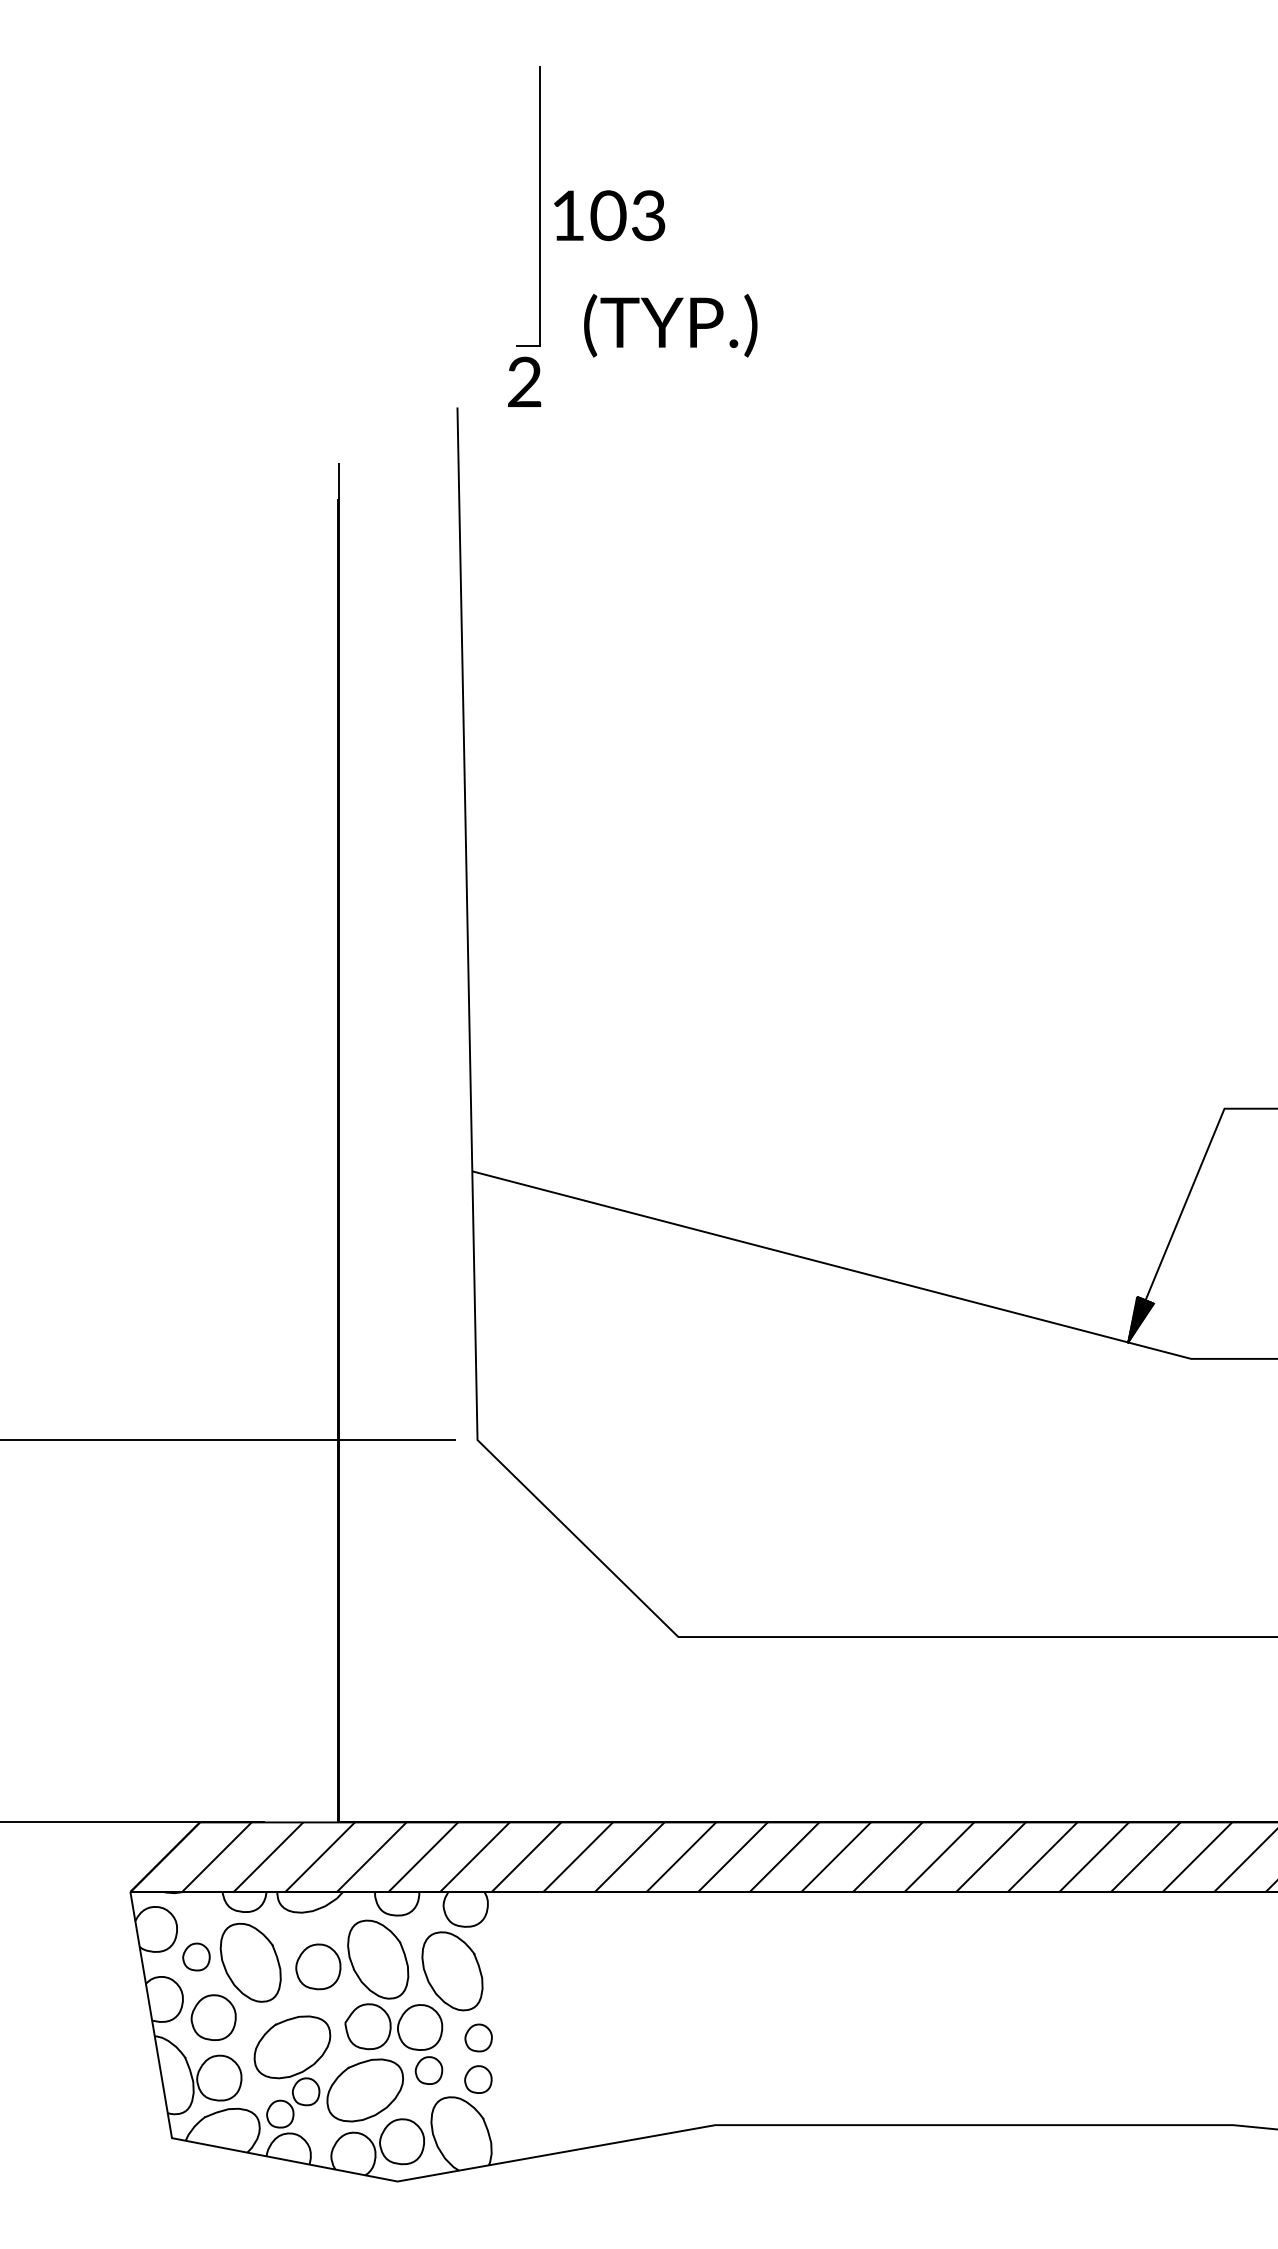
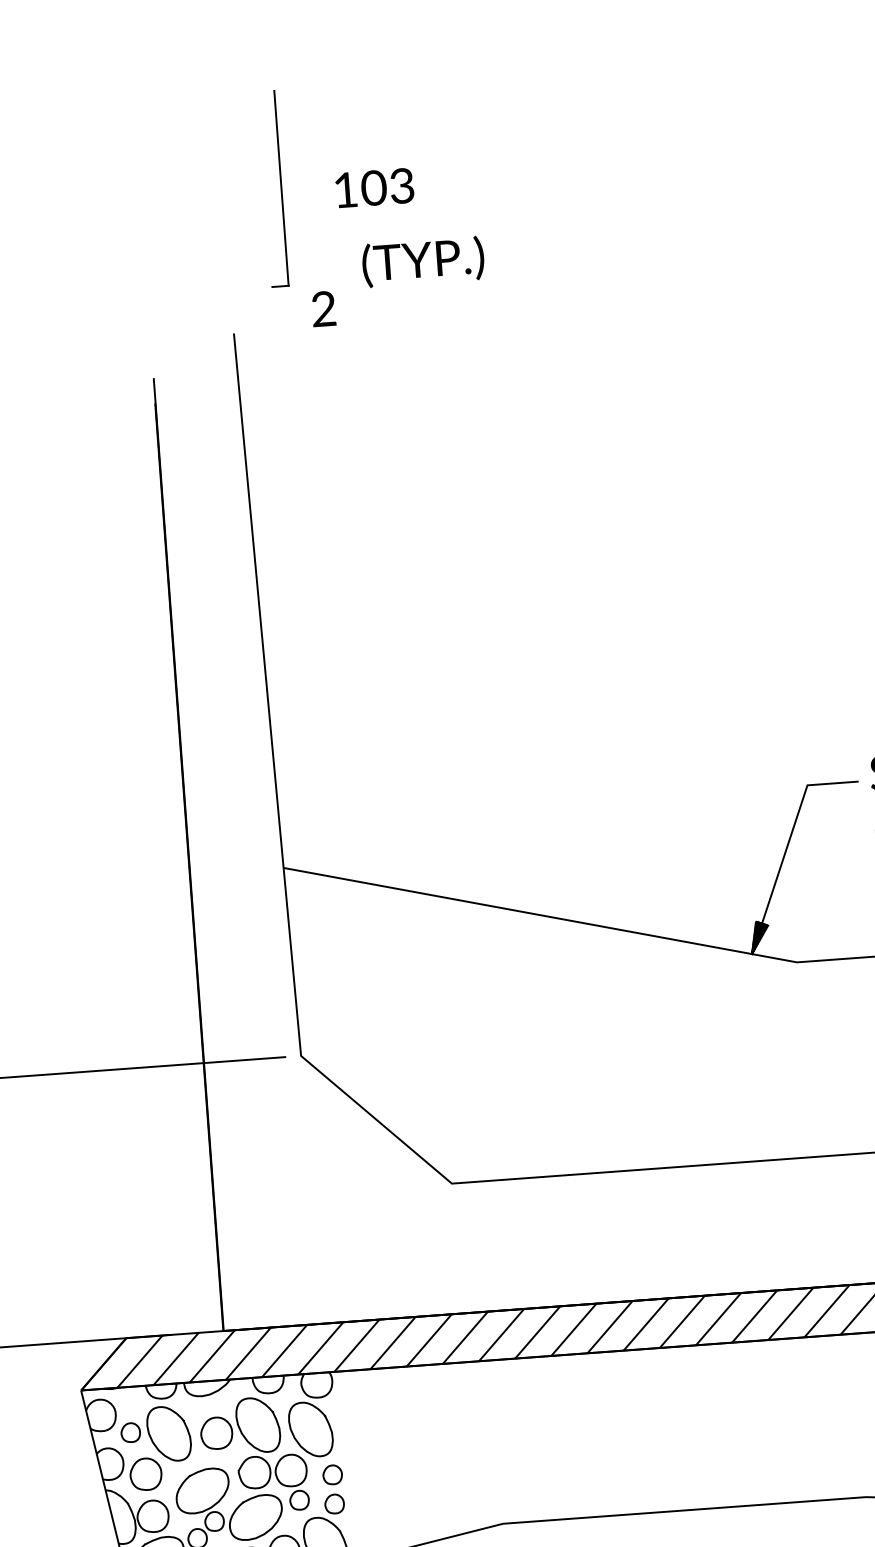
text: (632, 298) -> (395, 244), moved

